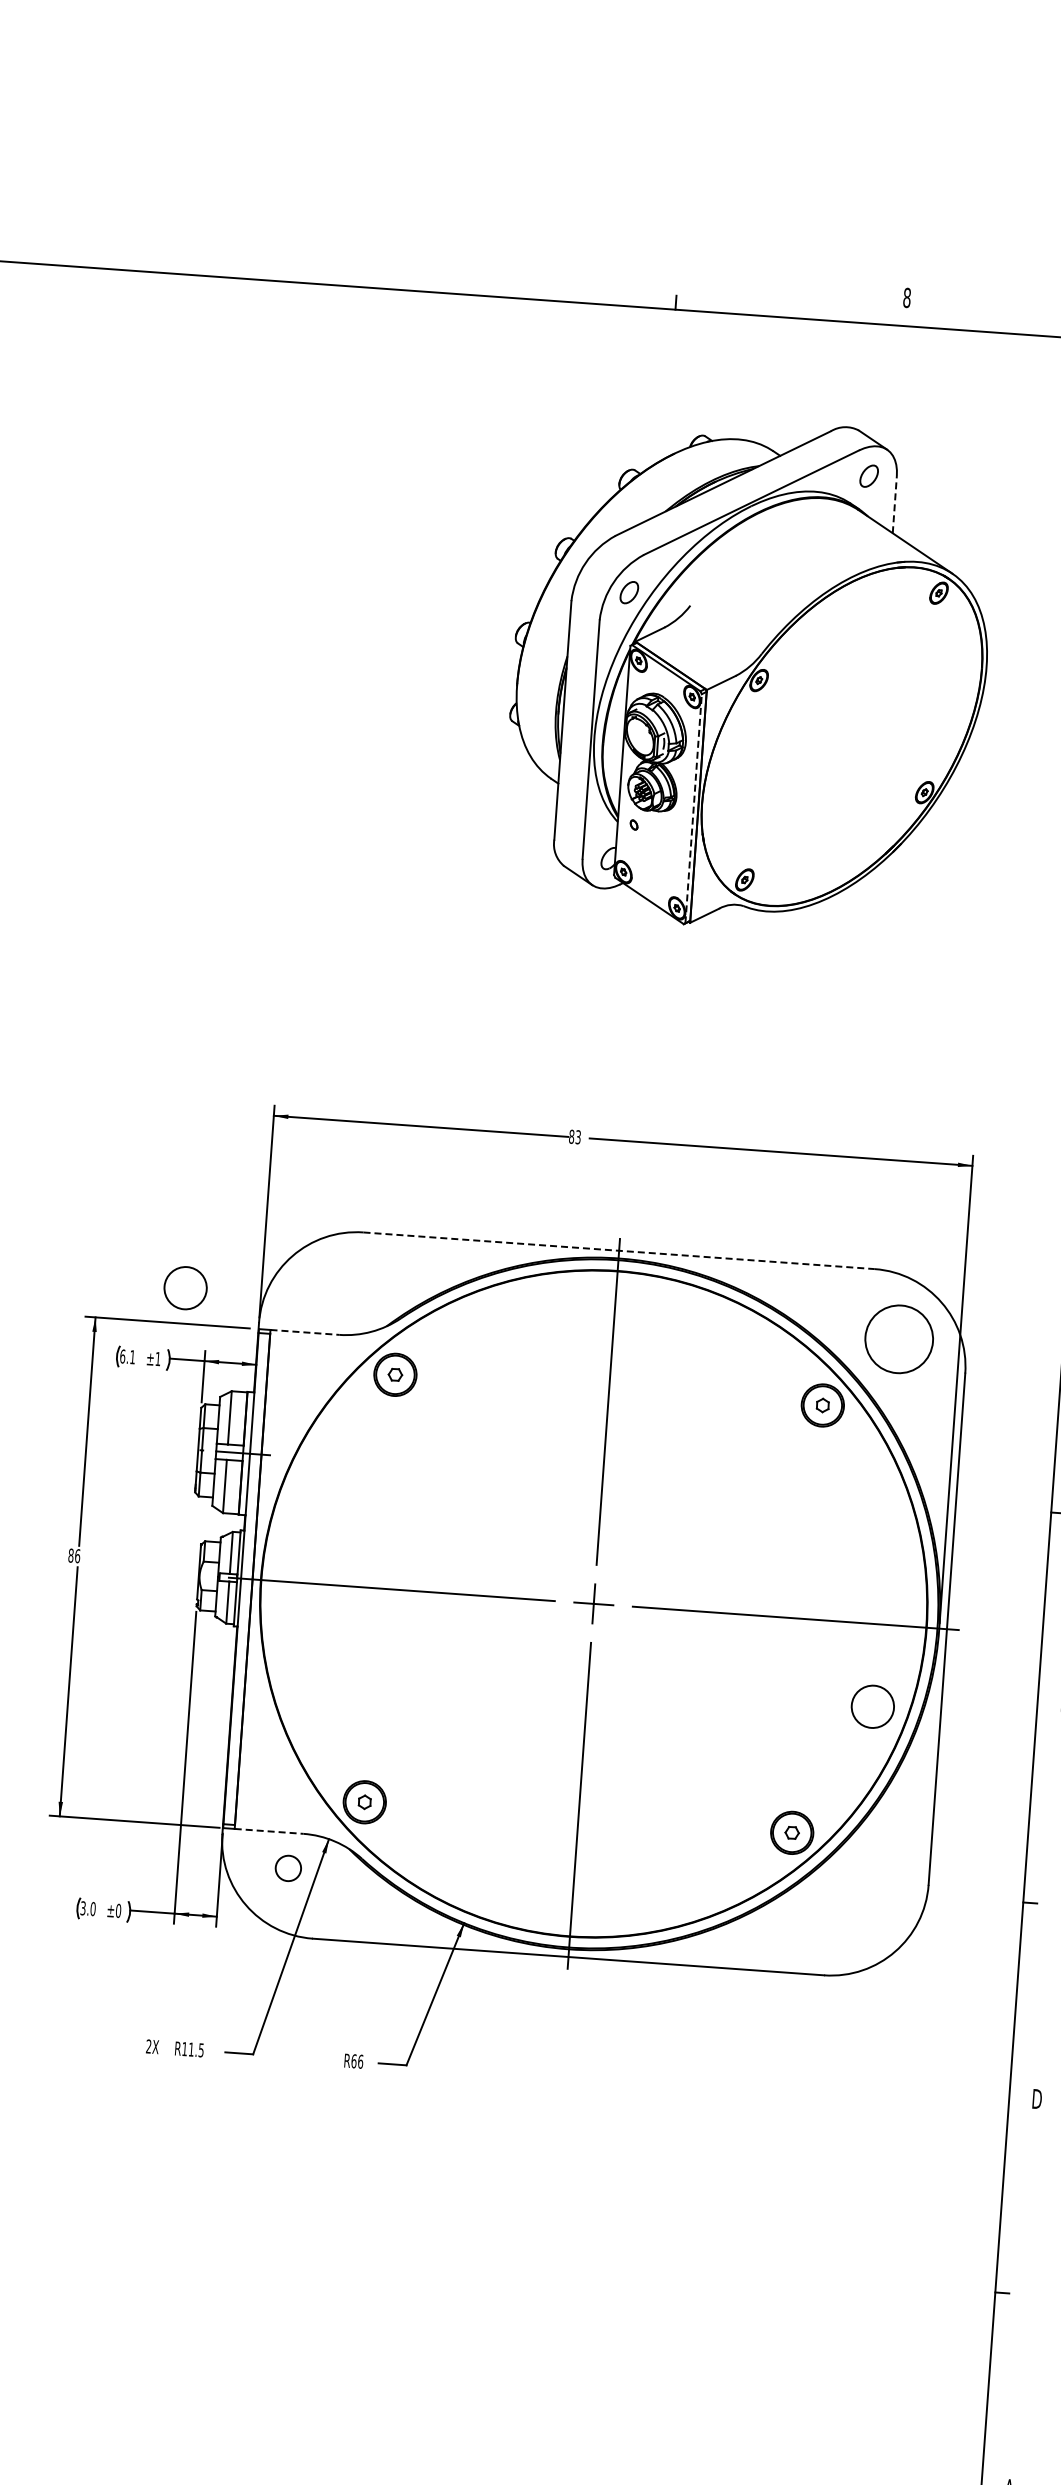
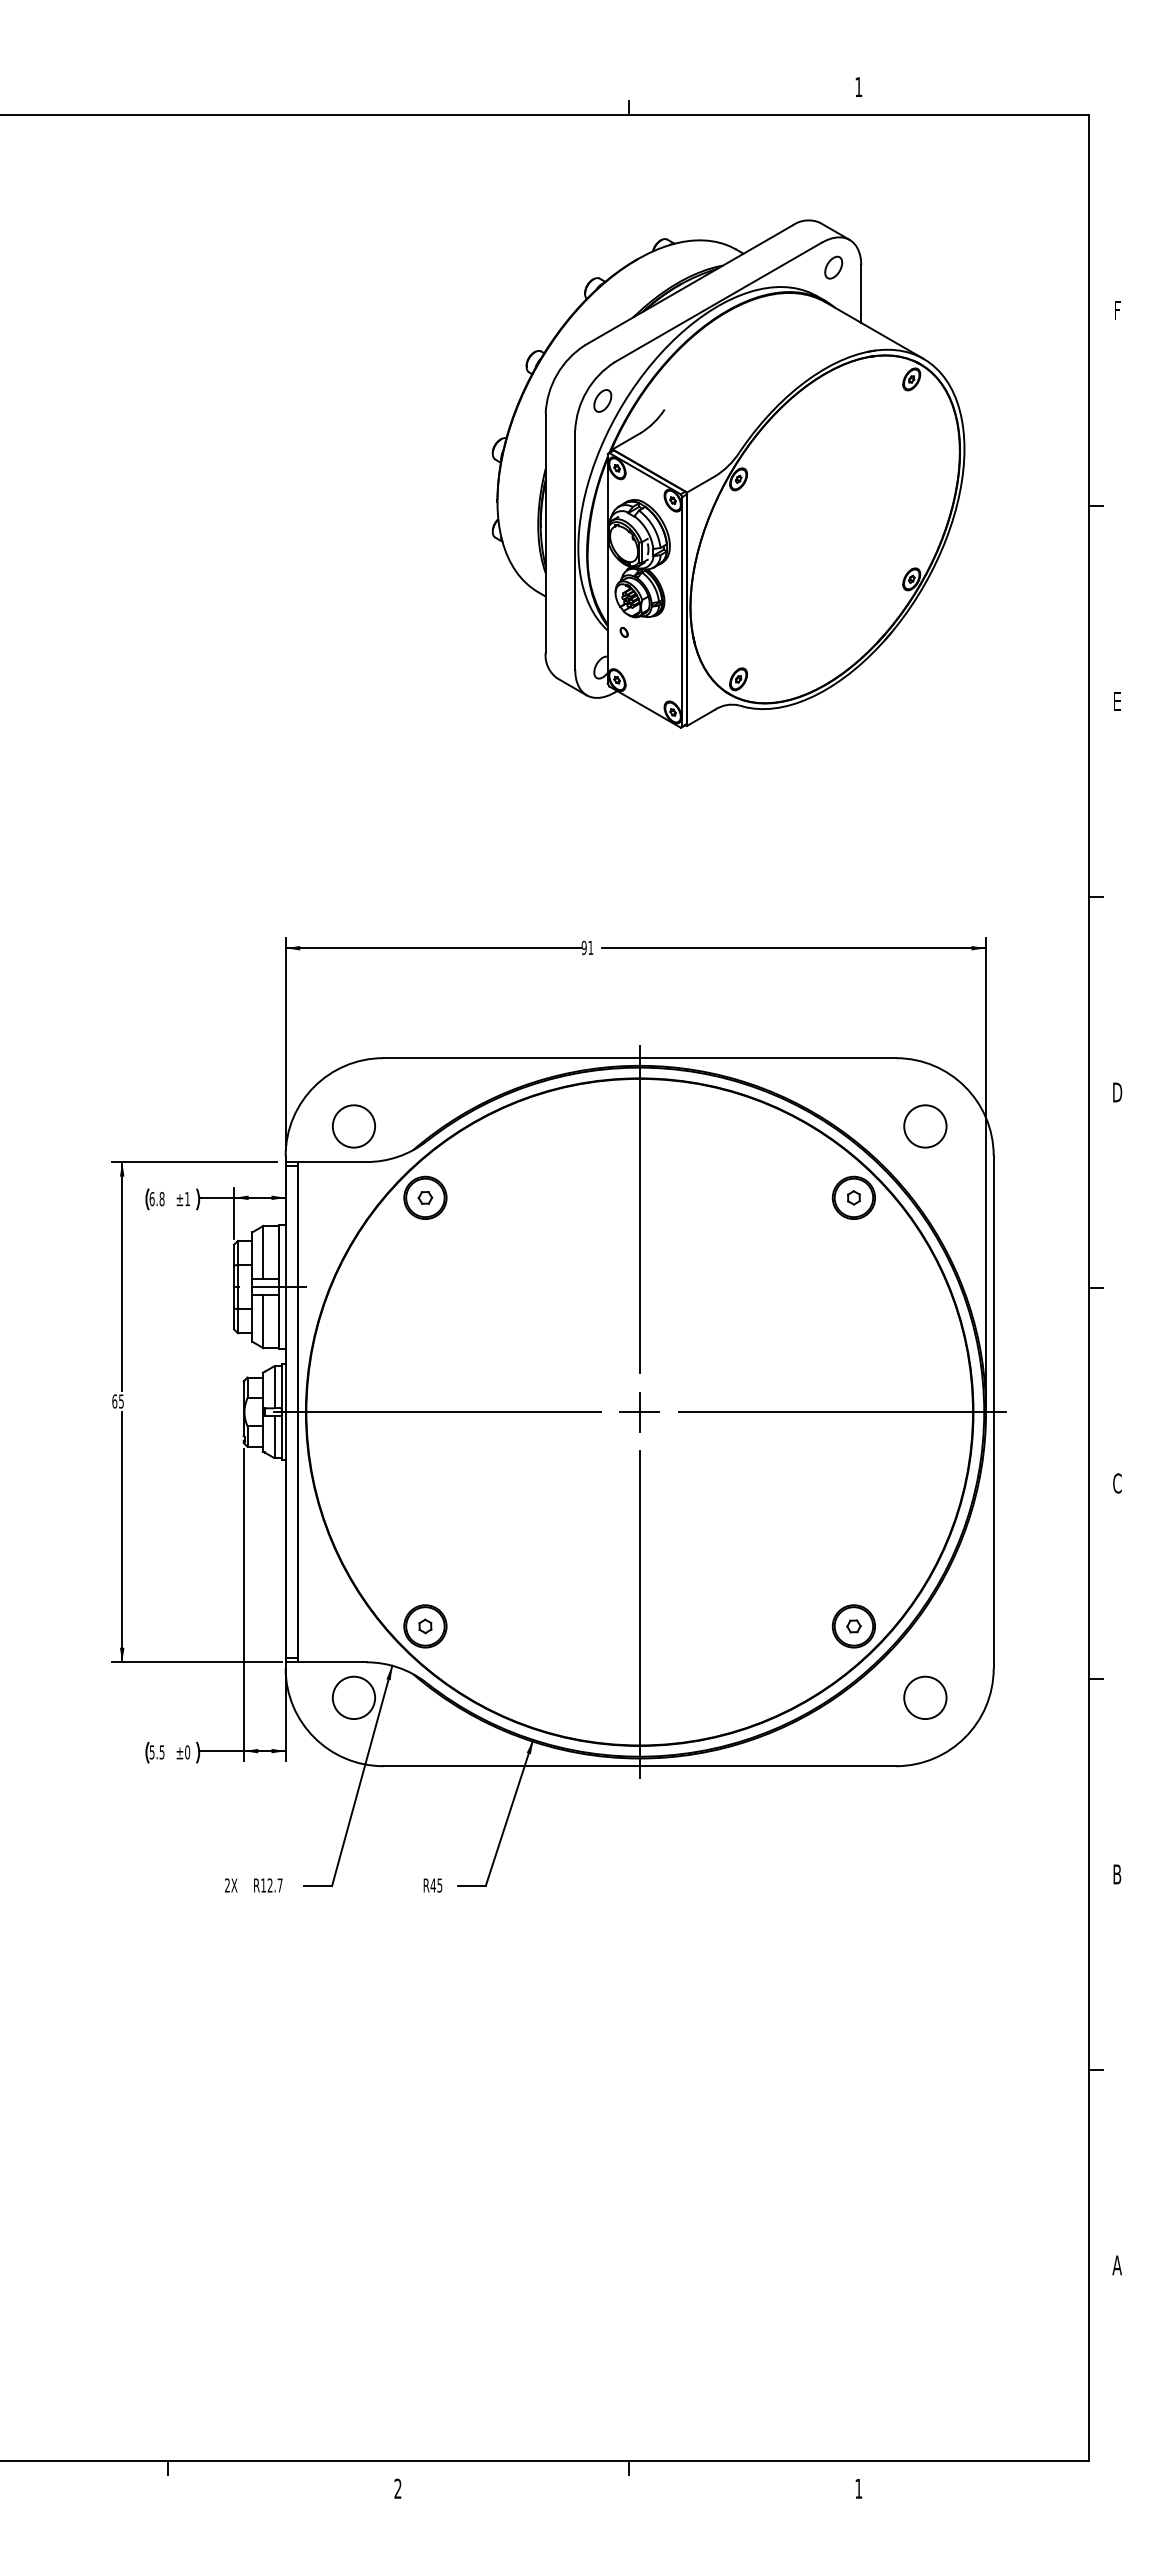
text: (906, 298) -> (858, 87), 8 -> 1
line: (894, 504) -> (861, 294), dashed -> solid
line: (693, 808) -> (682, 611), dashed -> solid
text: (574, 1136) -> (587, 947), 83 -> 91
line: (619, 1251) -> (640, 1058), dashed -> solid
circle: (185, 1288) -> (353, 1126), moved
line: (305, 1332) -> (332, 1162), dashed -> solid
circle: (899, 1339) -> (925, 1126), size x0.62
text: (132, 1357) -> (161, 1199), 6.1 -> 6.8
text: (74, 1555) -> (118, 1401), 86 -> 65
circle: (873, 1706) -> (925, 1697), moved
line: (269, 1831) -> (332, 1662), dashed -> solid
circle: (287, 1868) -> (353, 1697), size x1.67
text: (87, 1908) -> (156, 1752), 3.0 -> 5.5
text: (195, 2049) -> (274, 1885), R11.5 -> R12.7
text: (357, 2061) -> (436, 1885), R66 -> R45
text: (1037, 2099) -> (1117, 1874), D -> B

